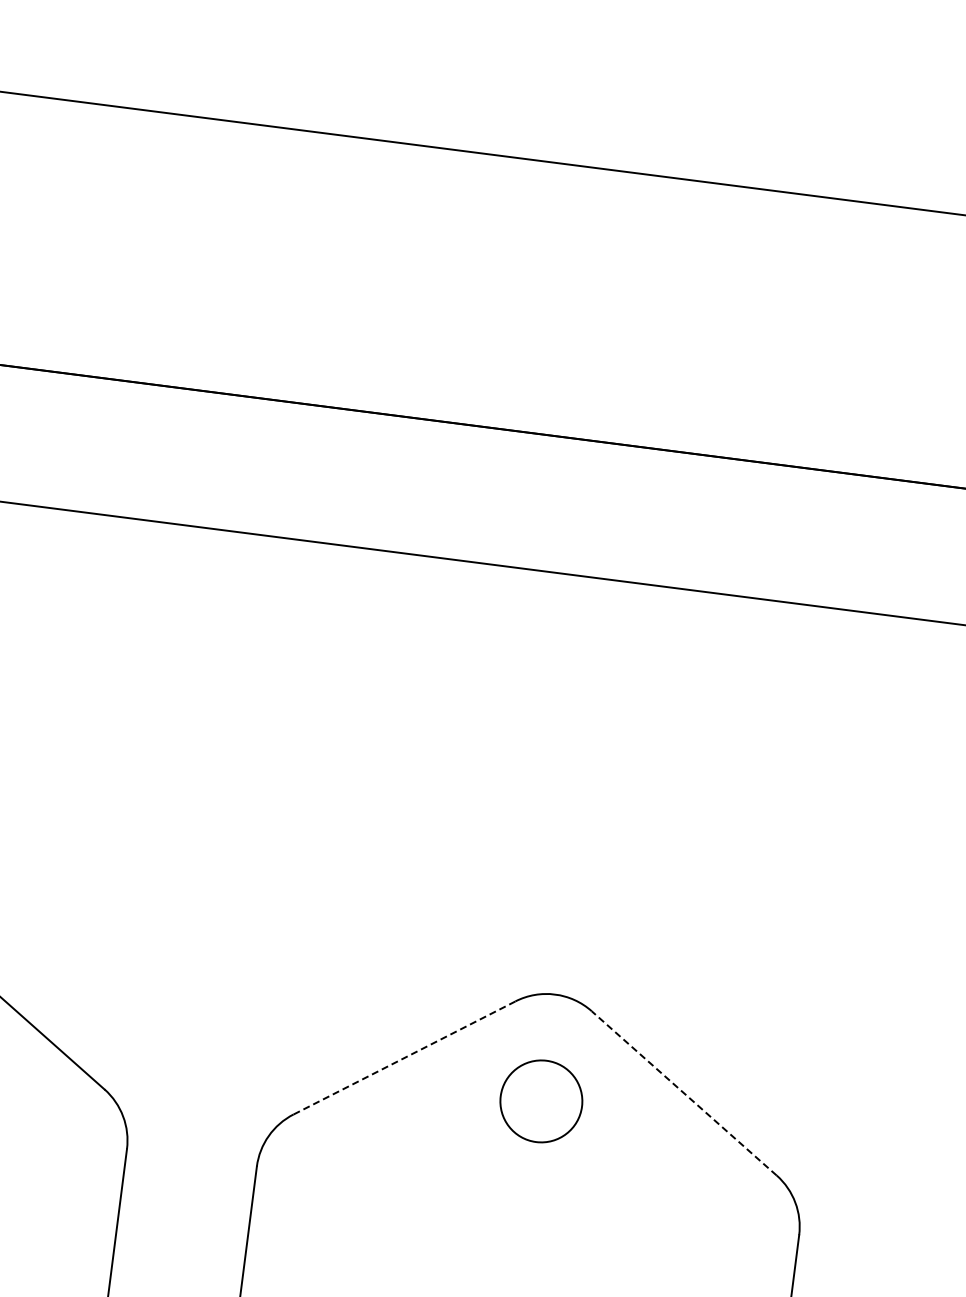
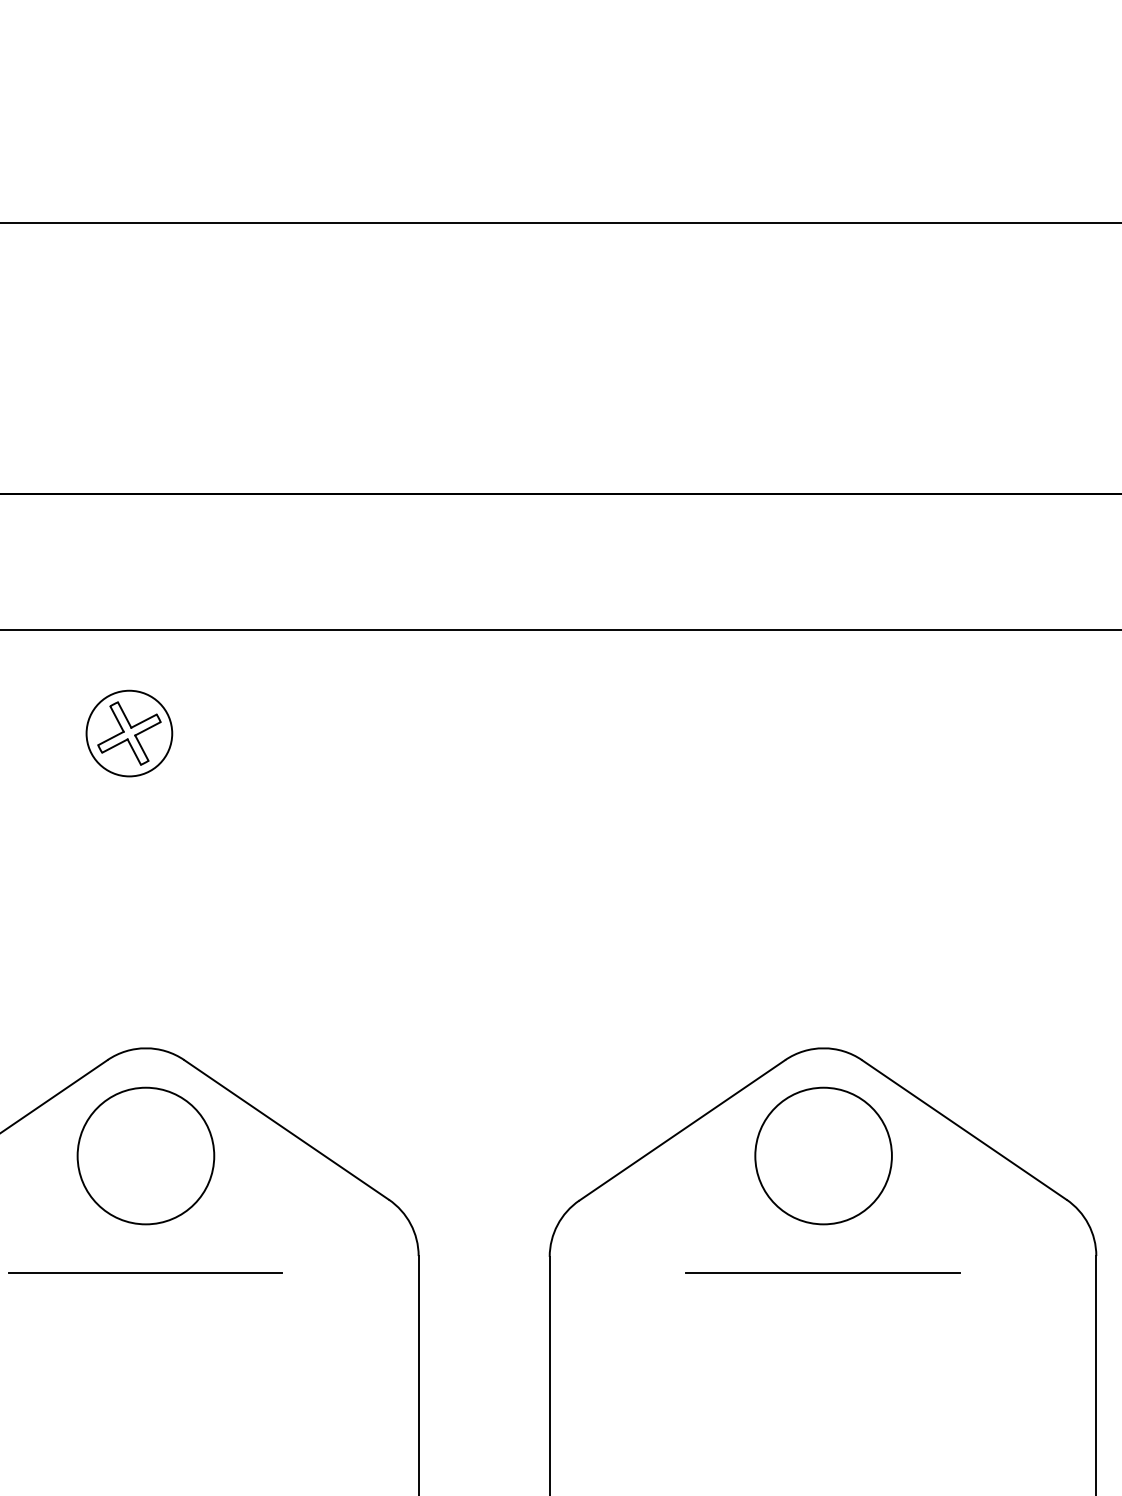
line: (404, 1058) -> (682, 1130), dashed -> solid
line: (684, 1092) -> (964, 1129), dashed -> solid
circle: (541, 1100) -> (823, 1155), size x1.67
line: (525, 1216) -> (822, 1272), added

